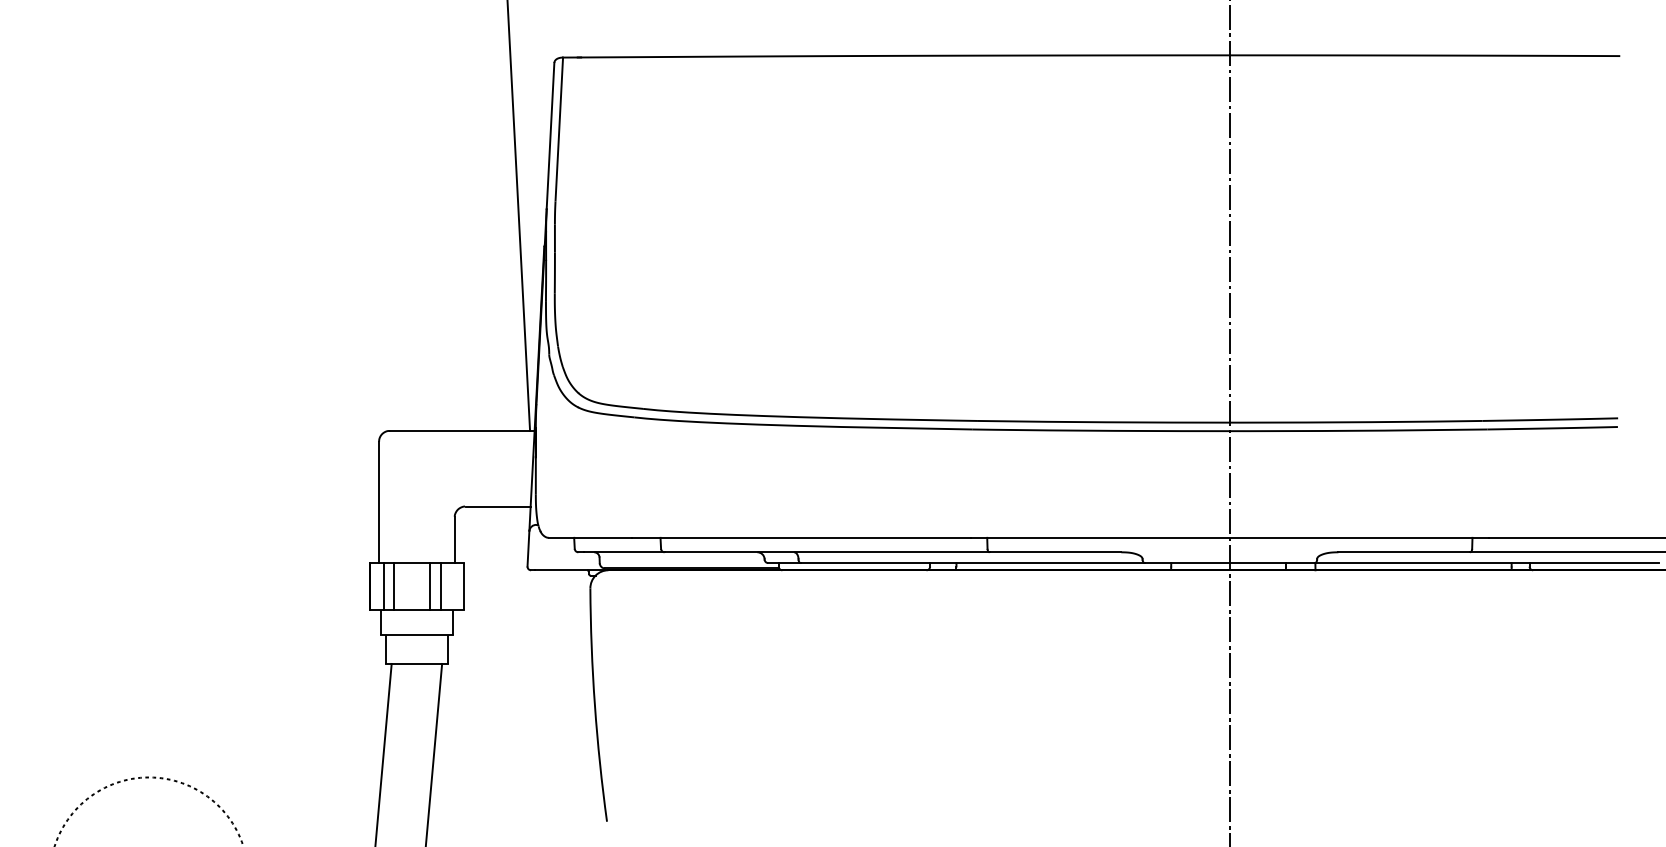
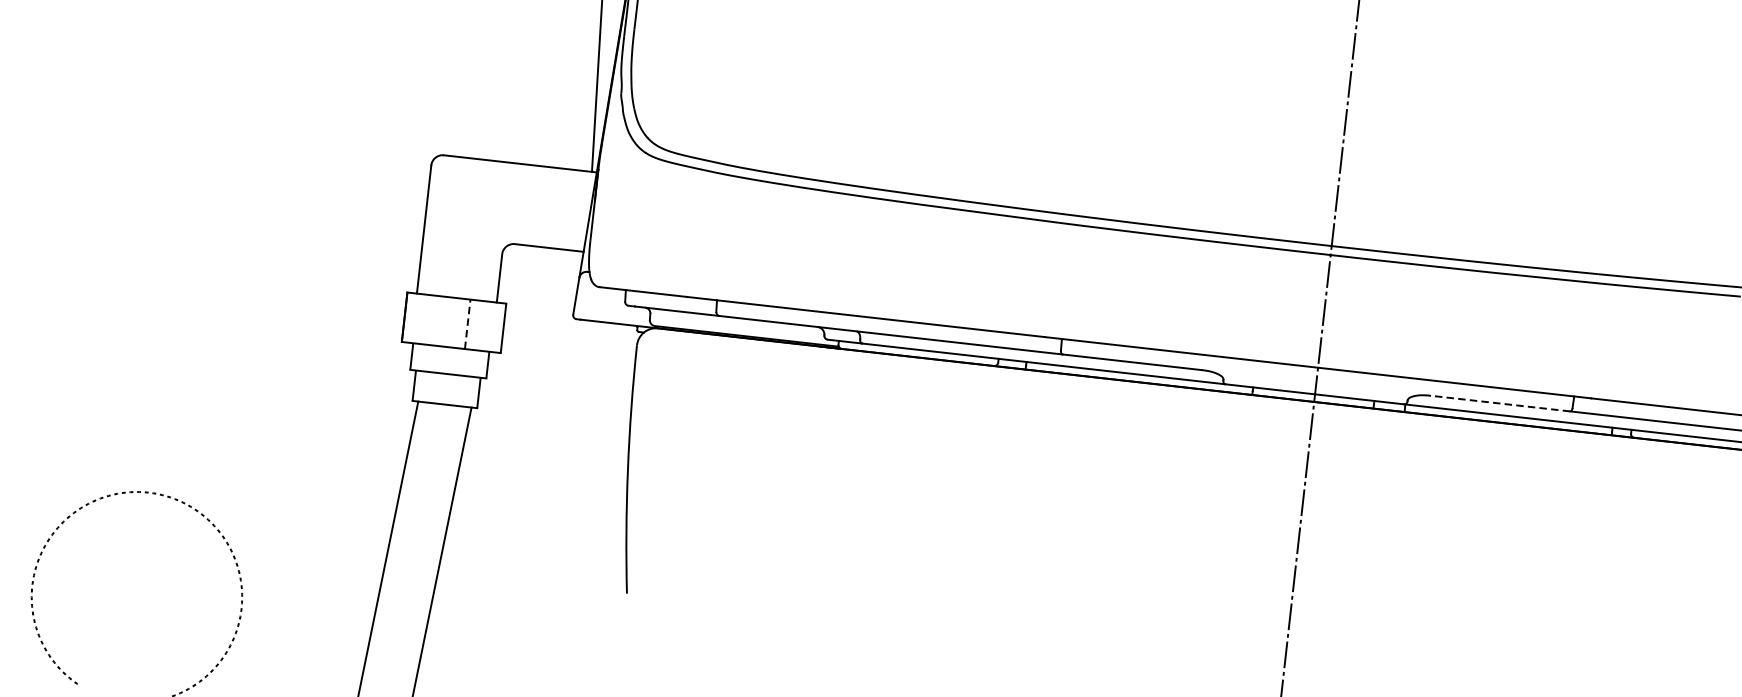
line: (1404, 552) -> (1500, 403), solid -> dashed
line: (384, 586) -> (419, 318), removed
line: (394, 586) -> (430, 320), removed
line: (429, 586) -> (467, 324), solid -> dashed
line: (440, 586) -> (479, 325), removed

